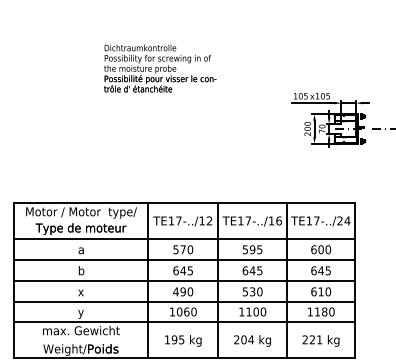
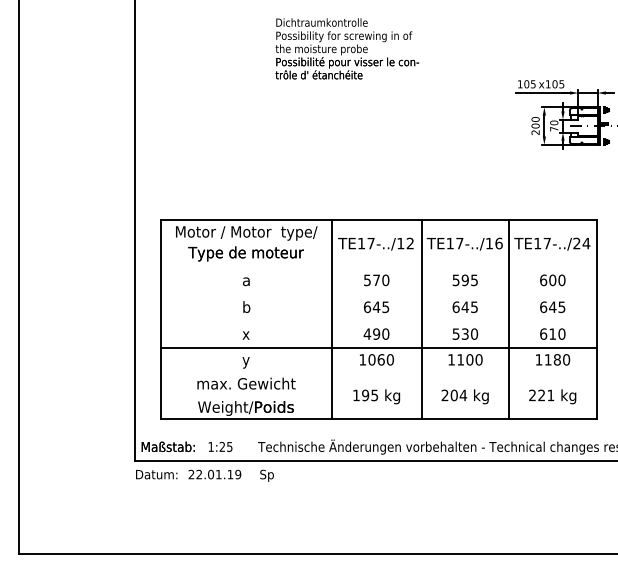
line: (184, 238) -> (378, 266), removed
line: (184, 260) -> (378, 293), removed
line: (184, 281) -> (378, 320), removed
line: (184, 321) -> (378, 372), removed

